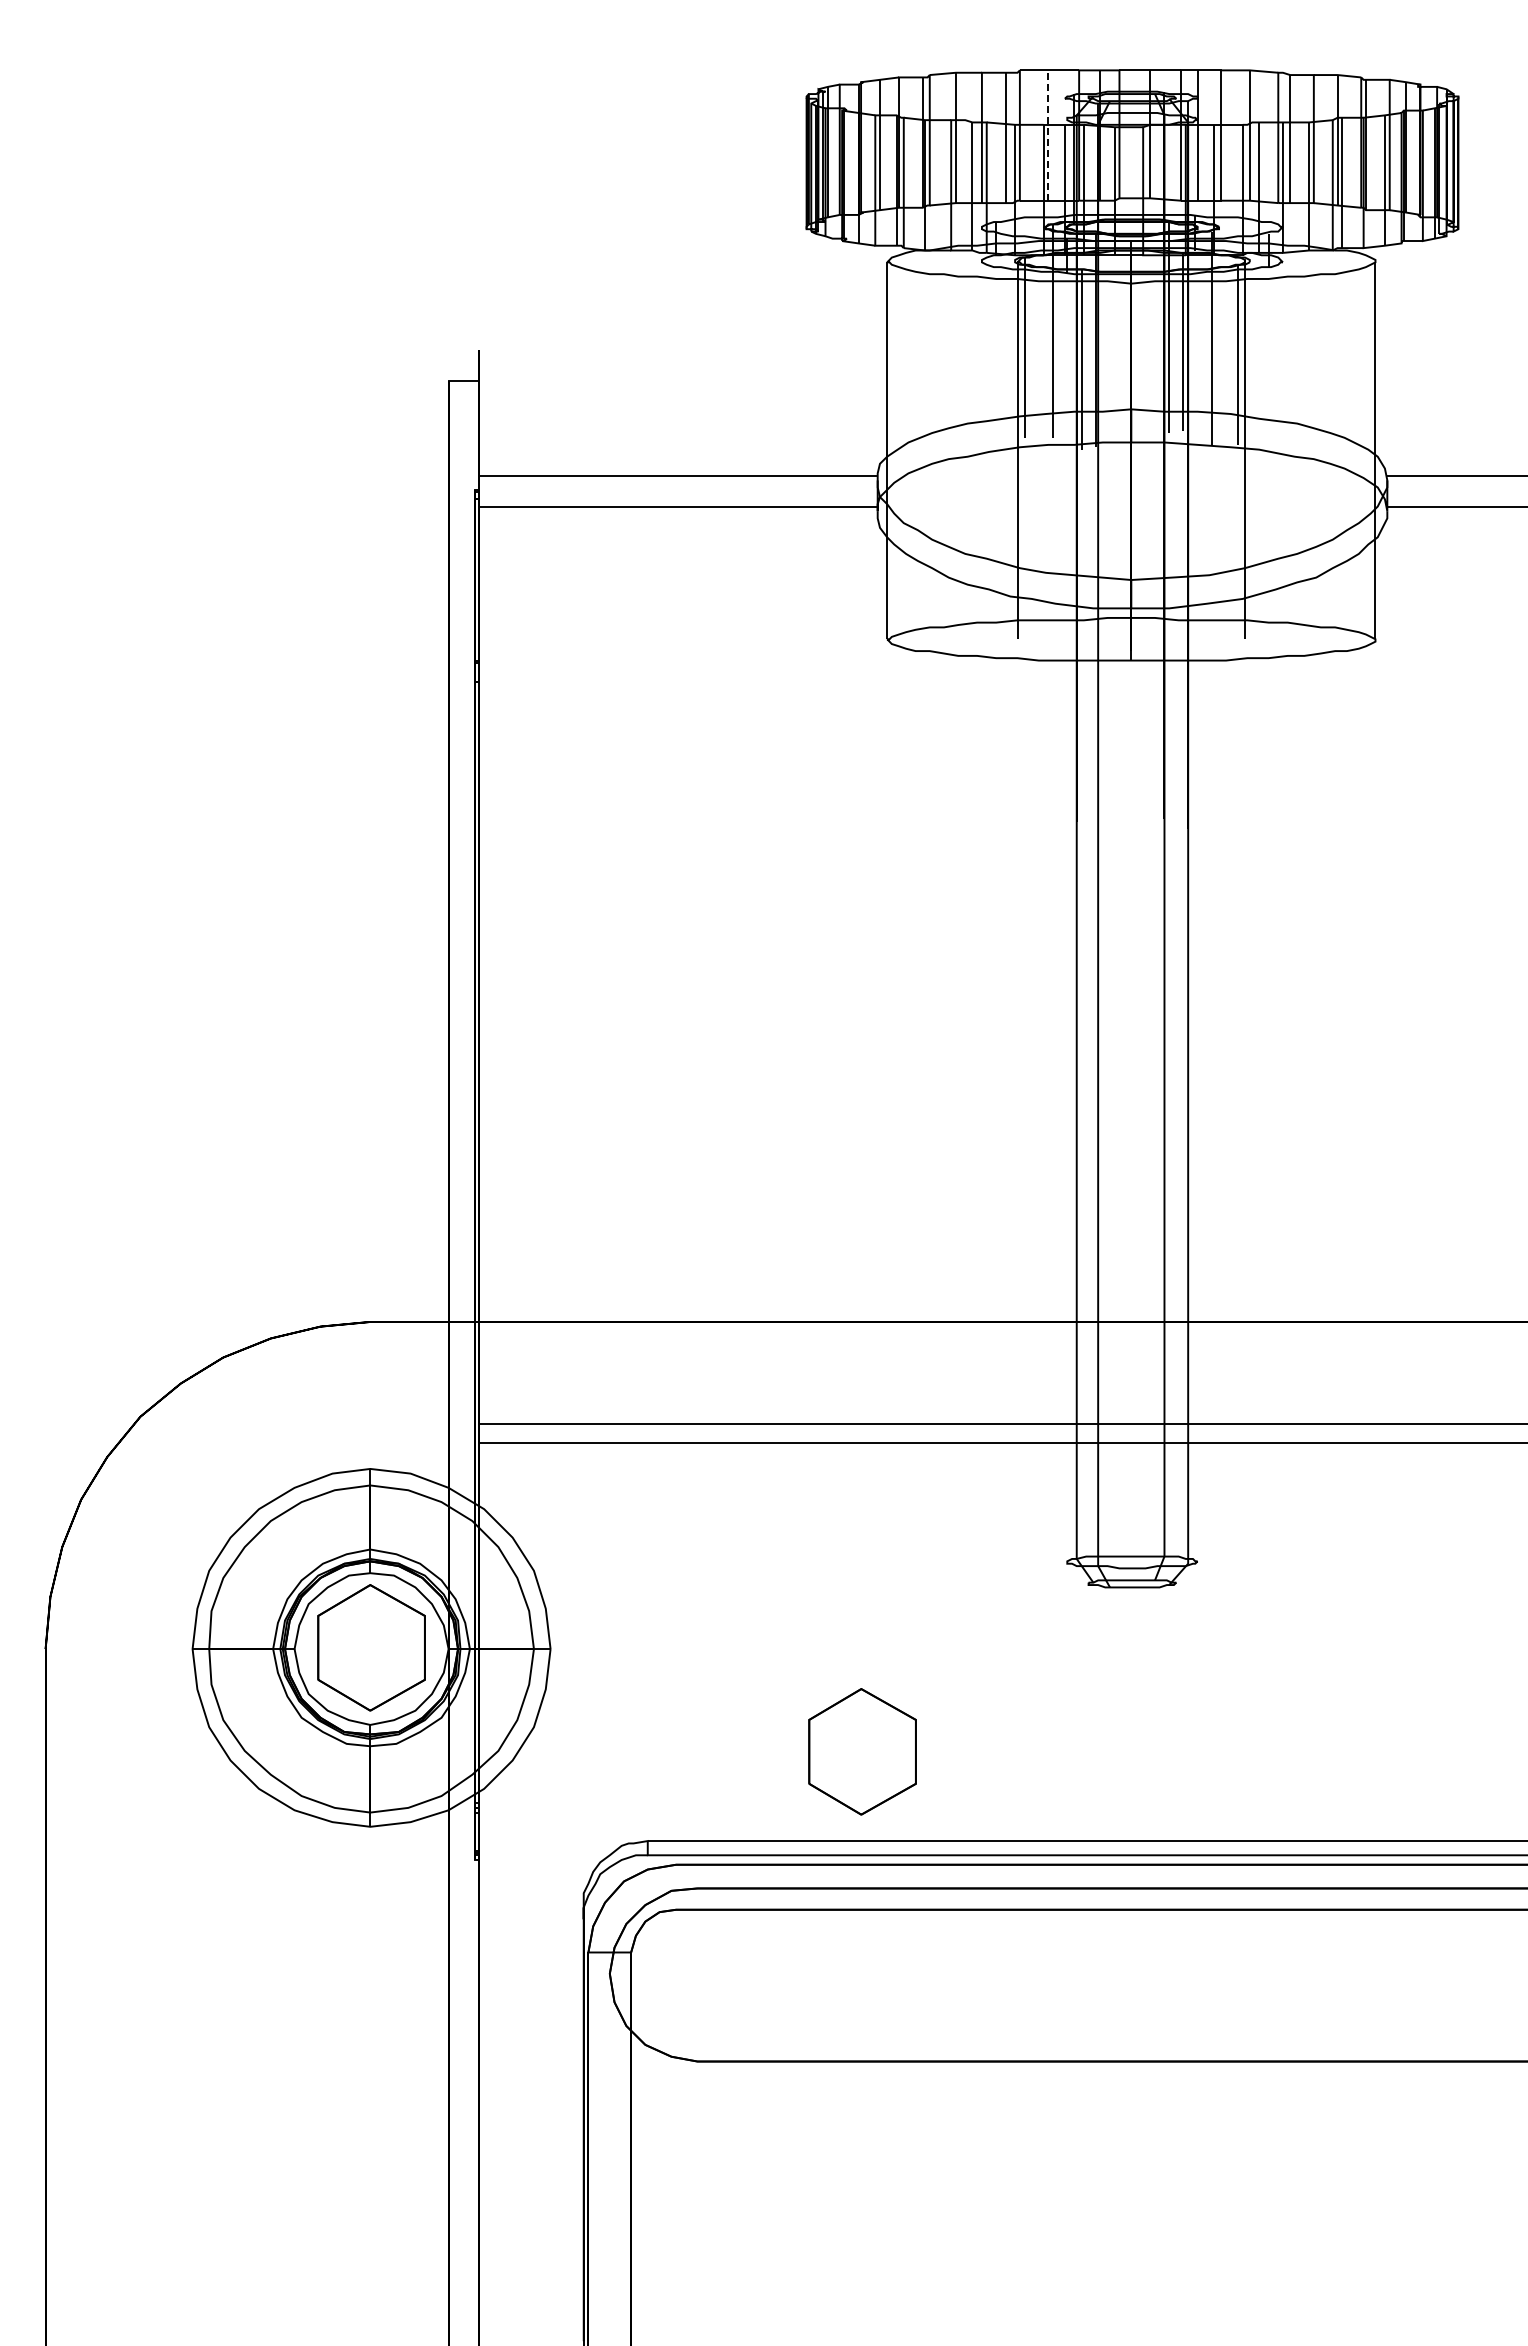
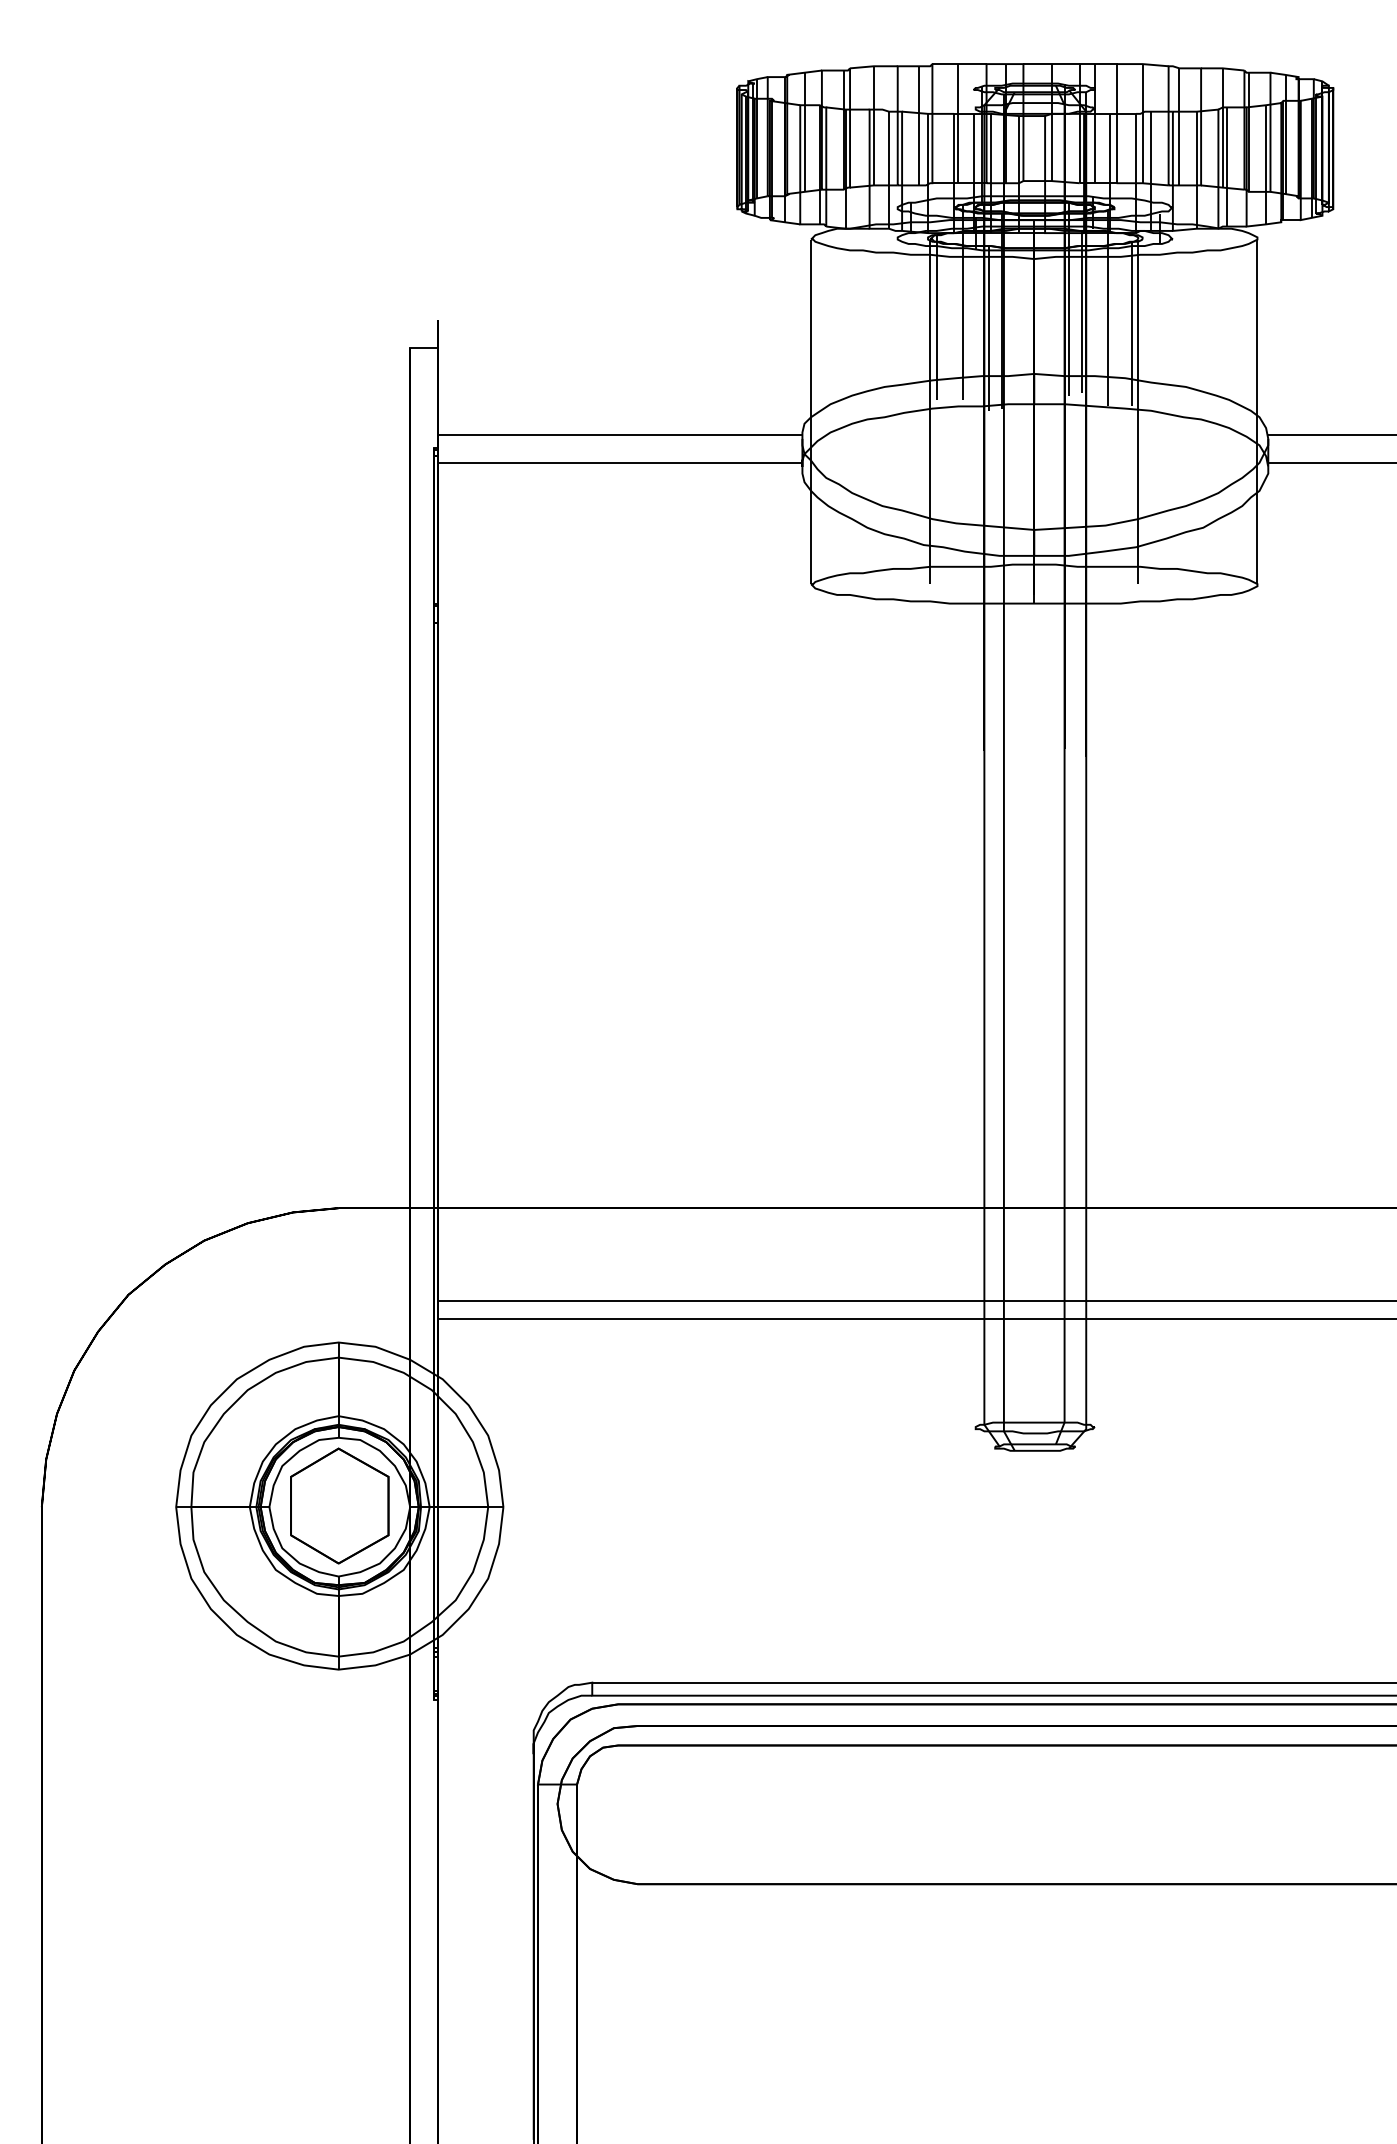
line: (1048, 135) -> (958, 123), dashed -> solid
part: (862, 1751) -> (788, 1600), removed

